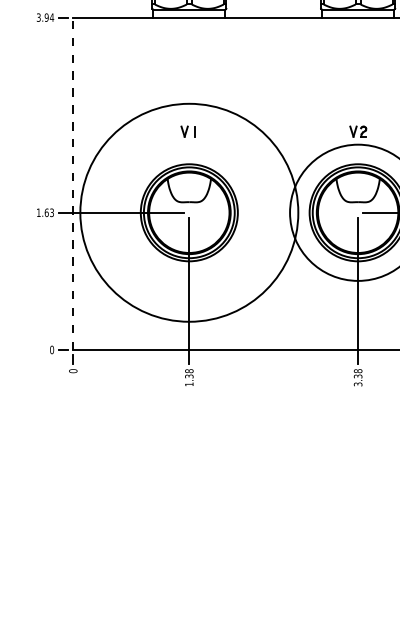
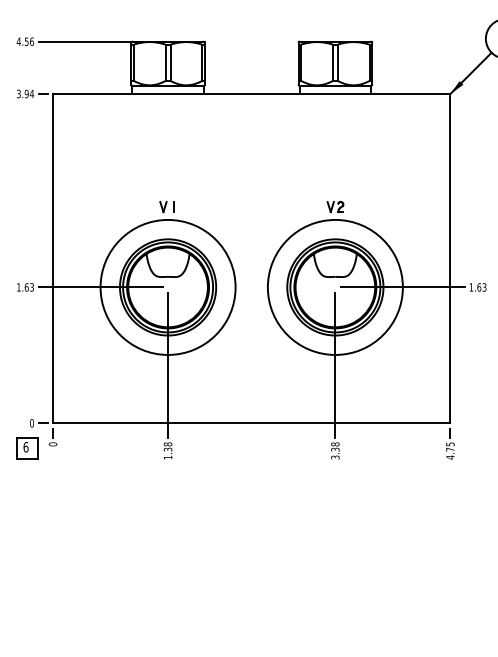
line: (73, 183) -> (53, 258), dashed -> solid
circle: (188, 211) -> (167, 286), size x0.62
part: (47, 375) -> (27, 448), added

